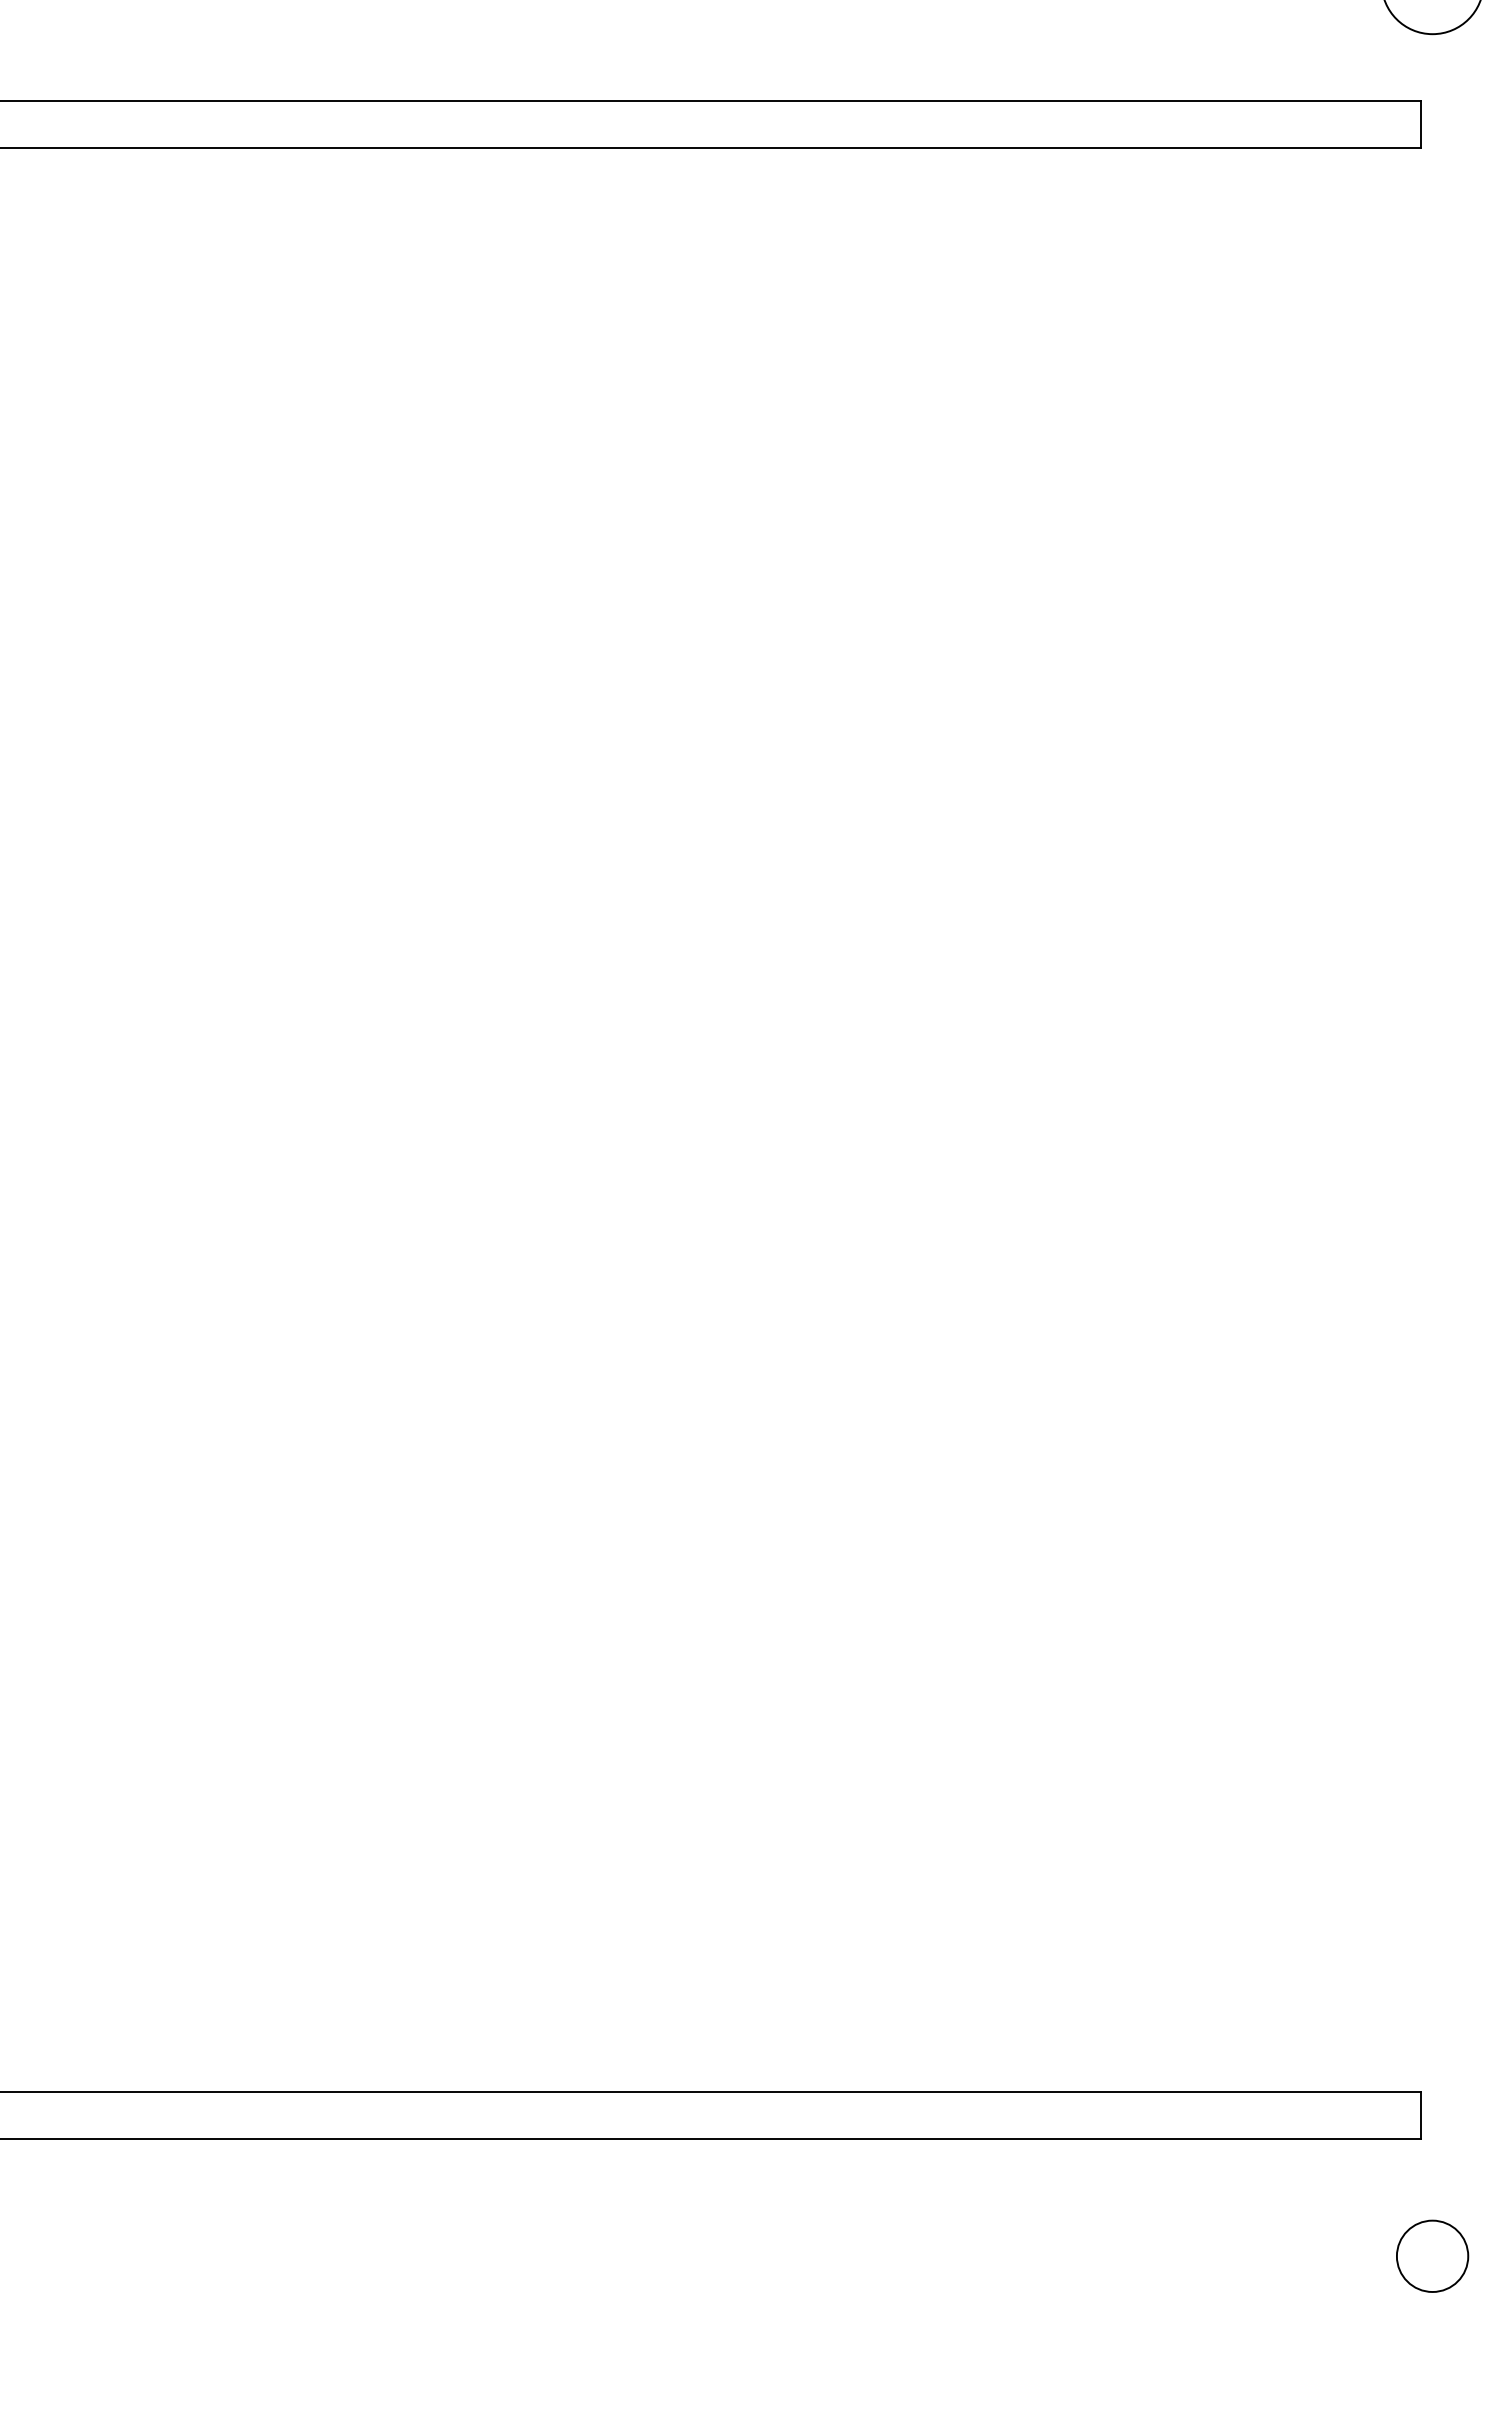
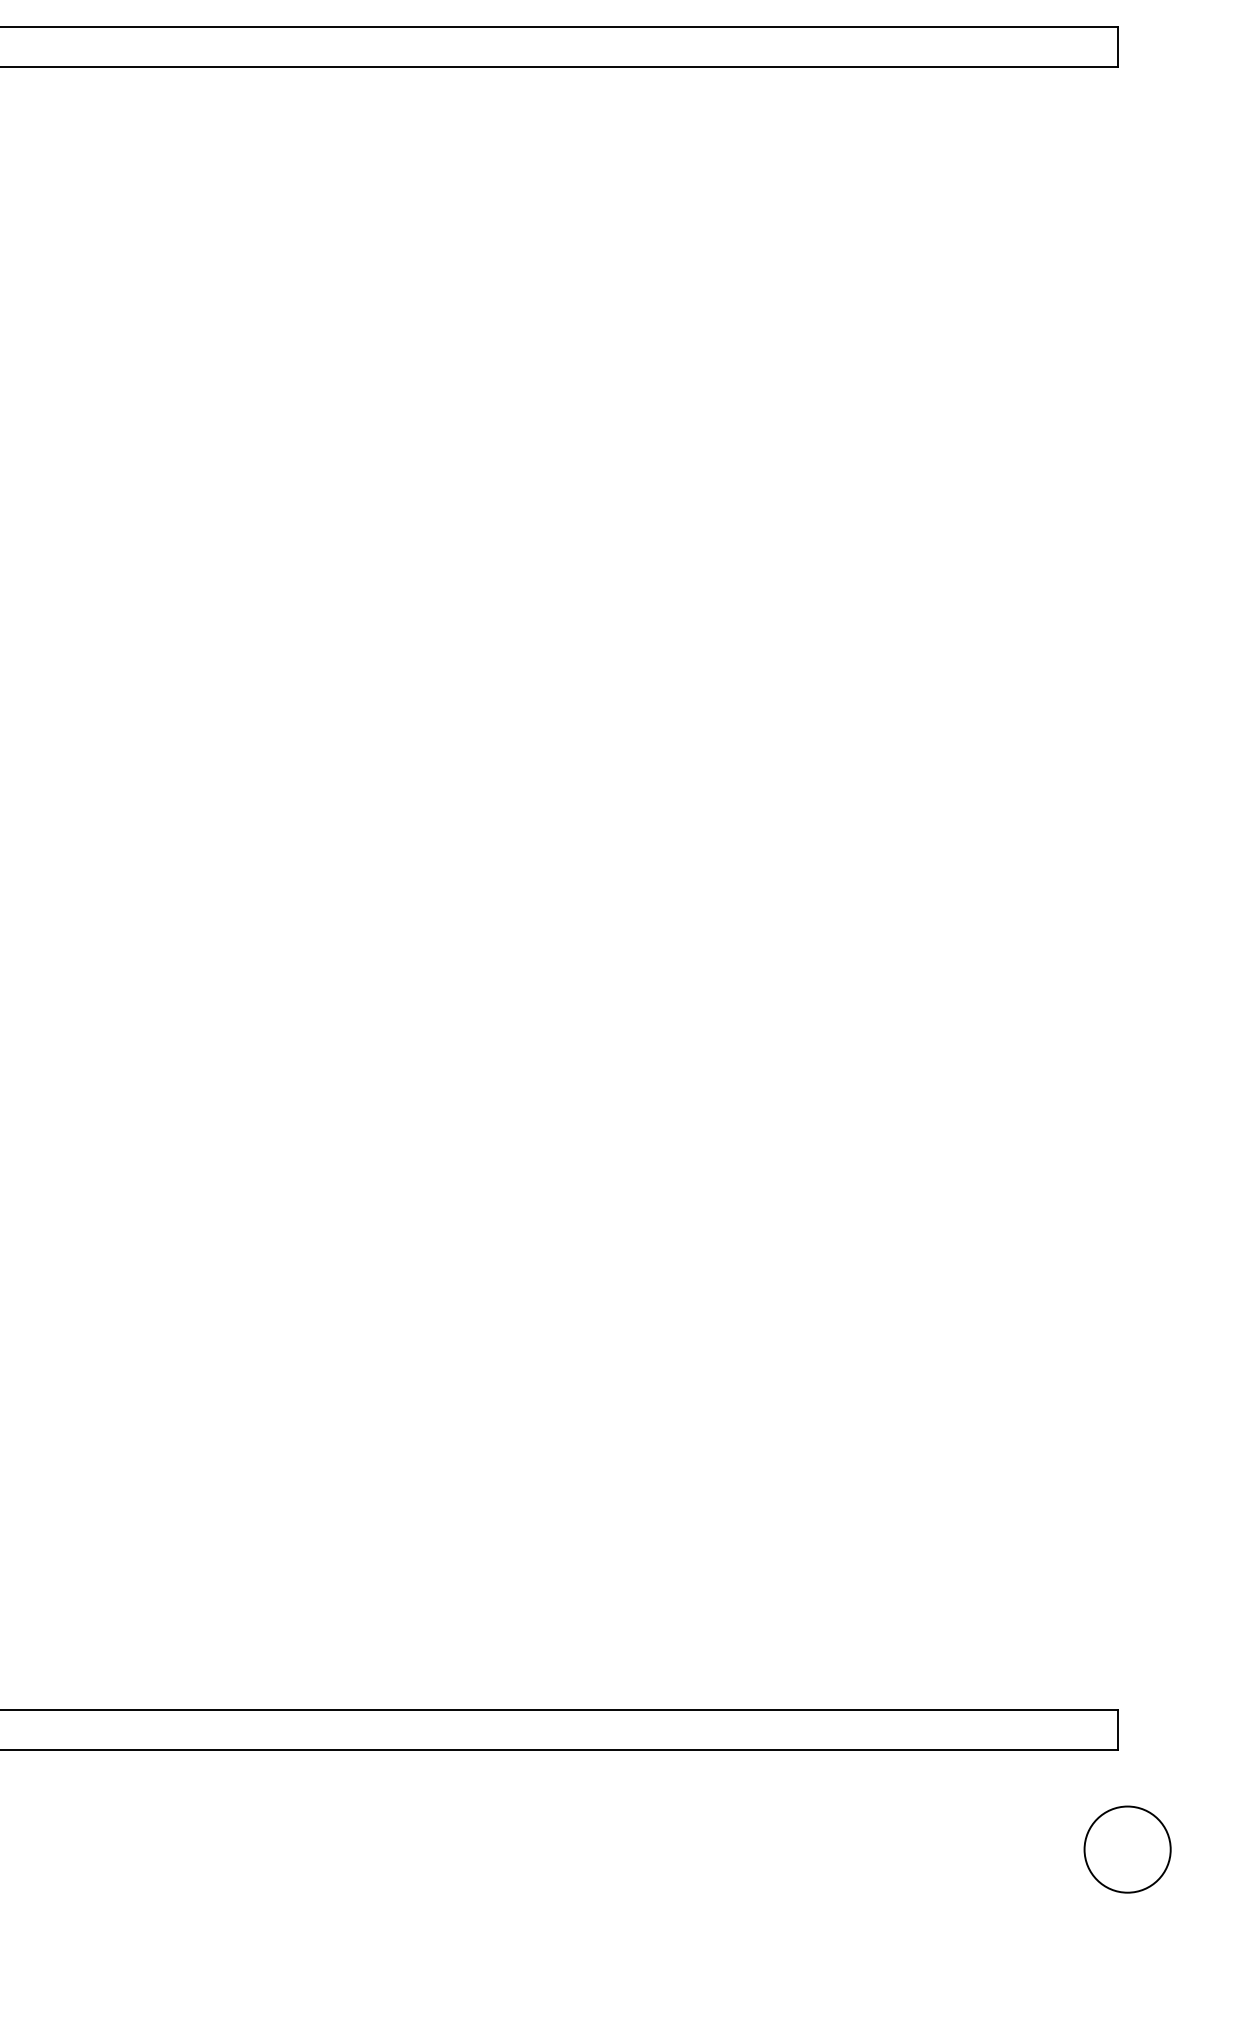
circle: (1432, 2256) -> (1127, 1849), size x1.43

